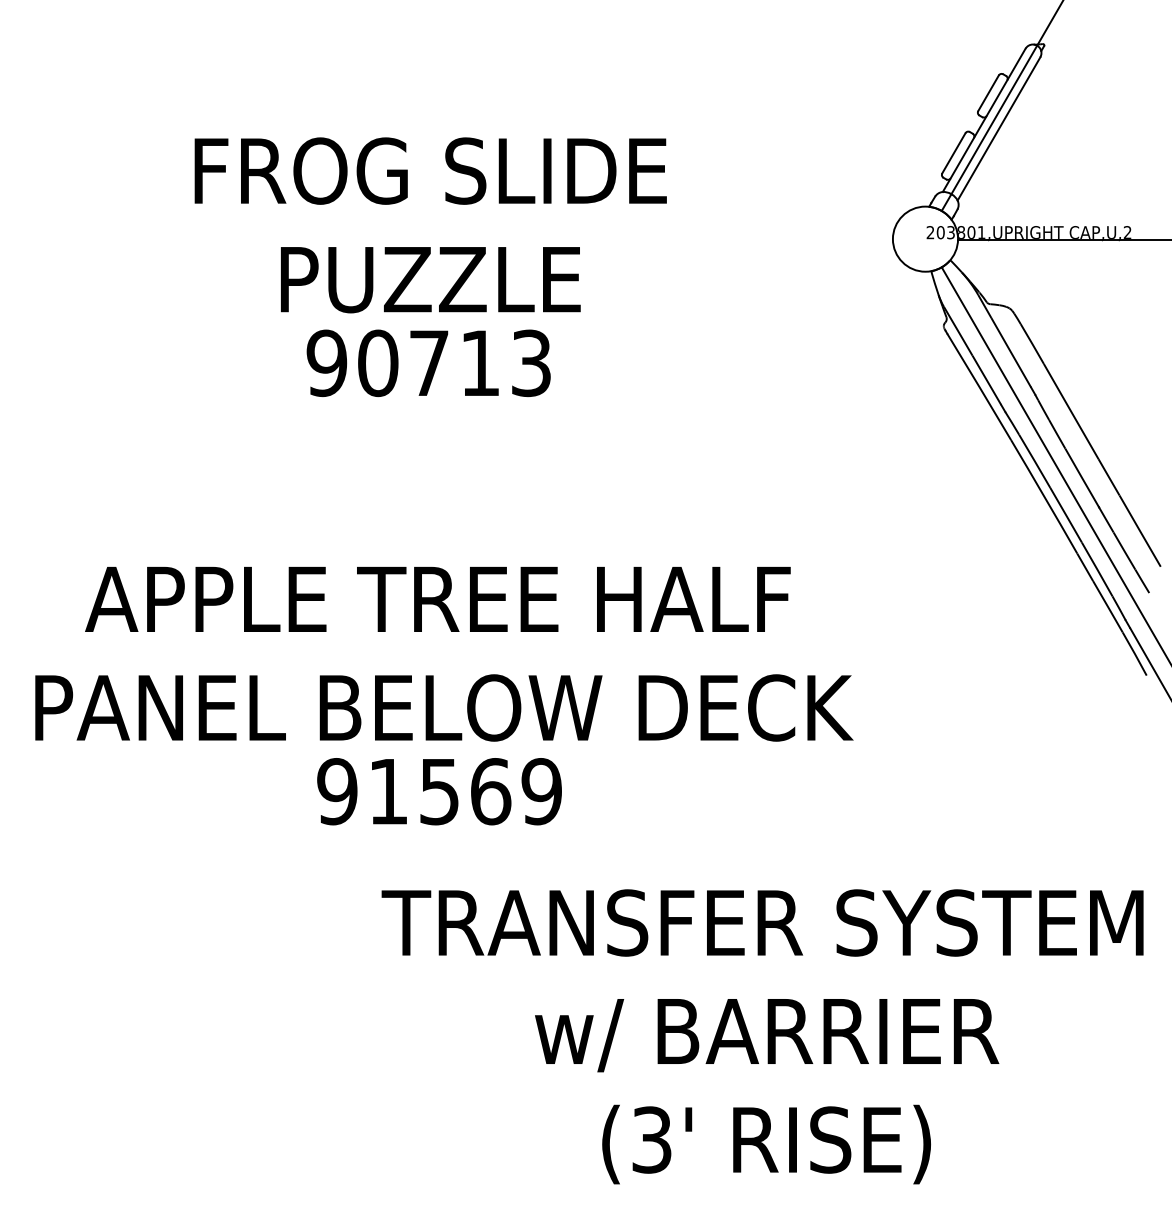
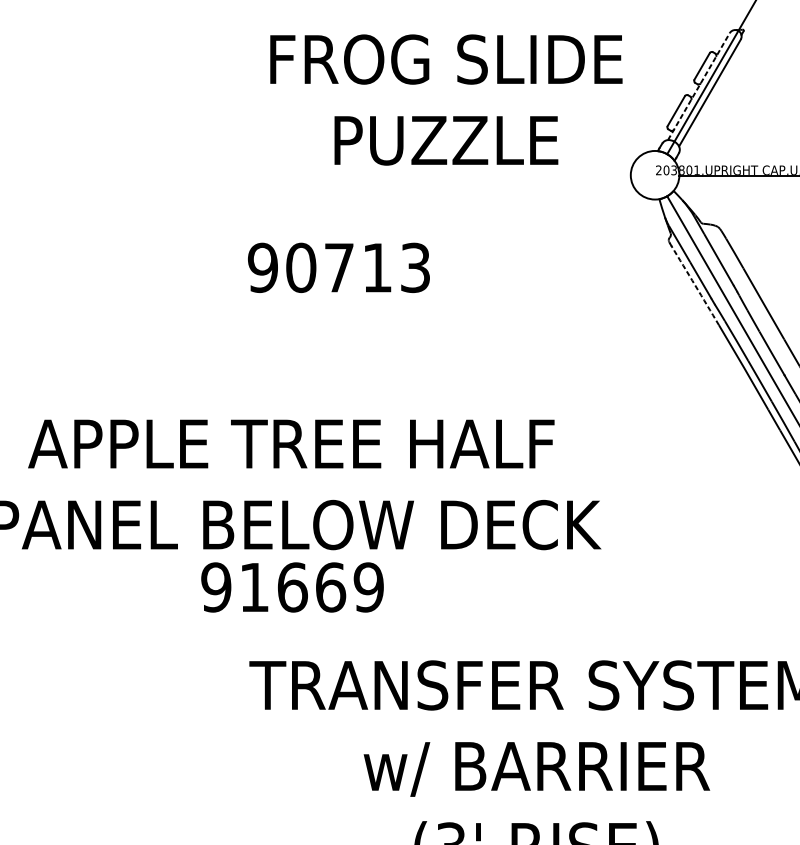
line: (984, 120) -> (699, 86), solid -> dashed
text: (430, 225) -> (446, 100), moved
text: (428, 362) -> (338, 267), moved
arc: (979, 386) -> (695, 285), solid -> dashed
text: (440, 791) -> (293, 587), 91569 -> 91669

